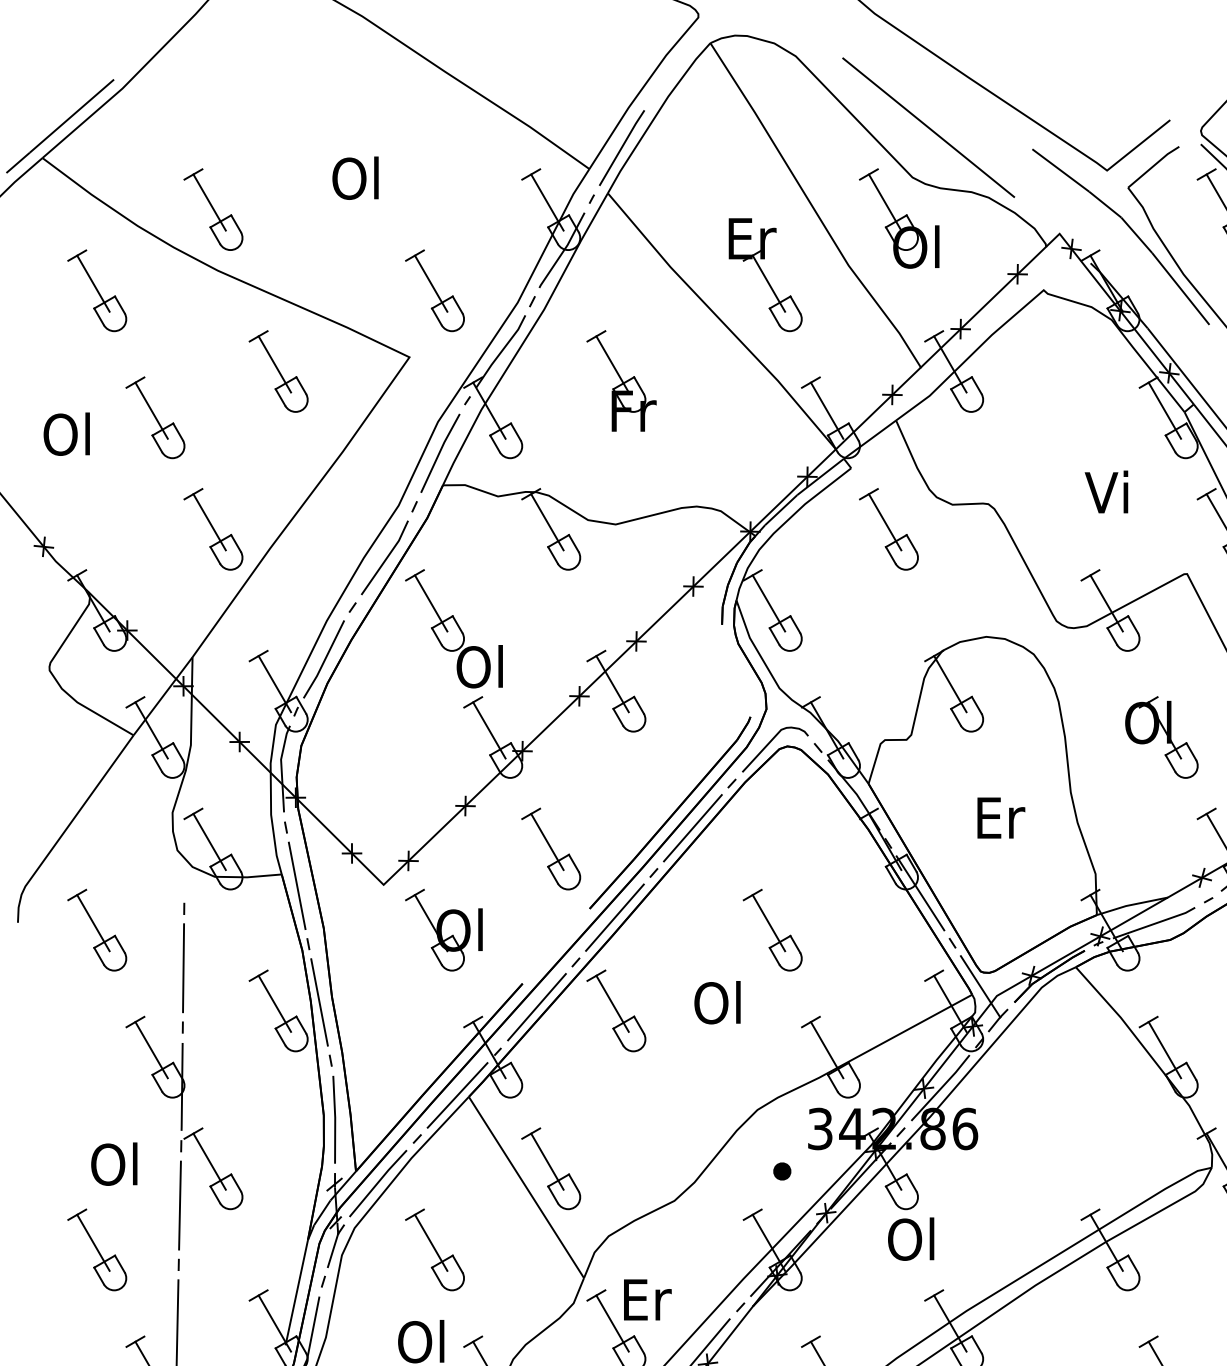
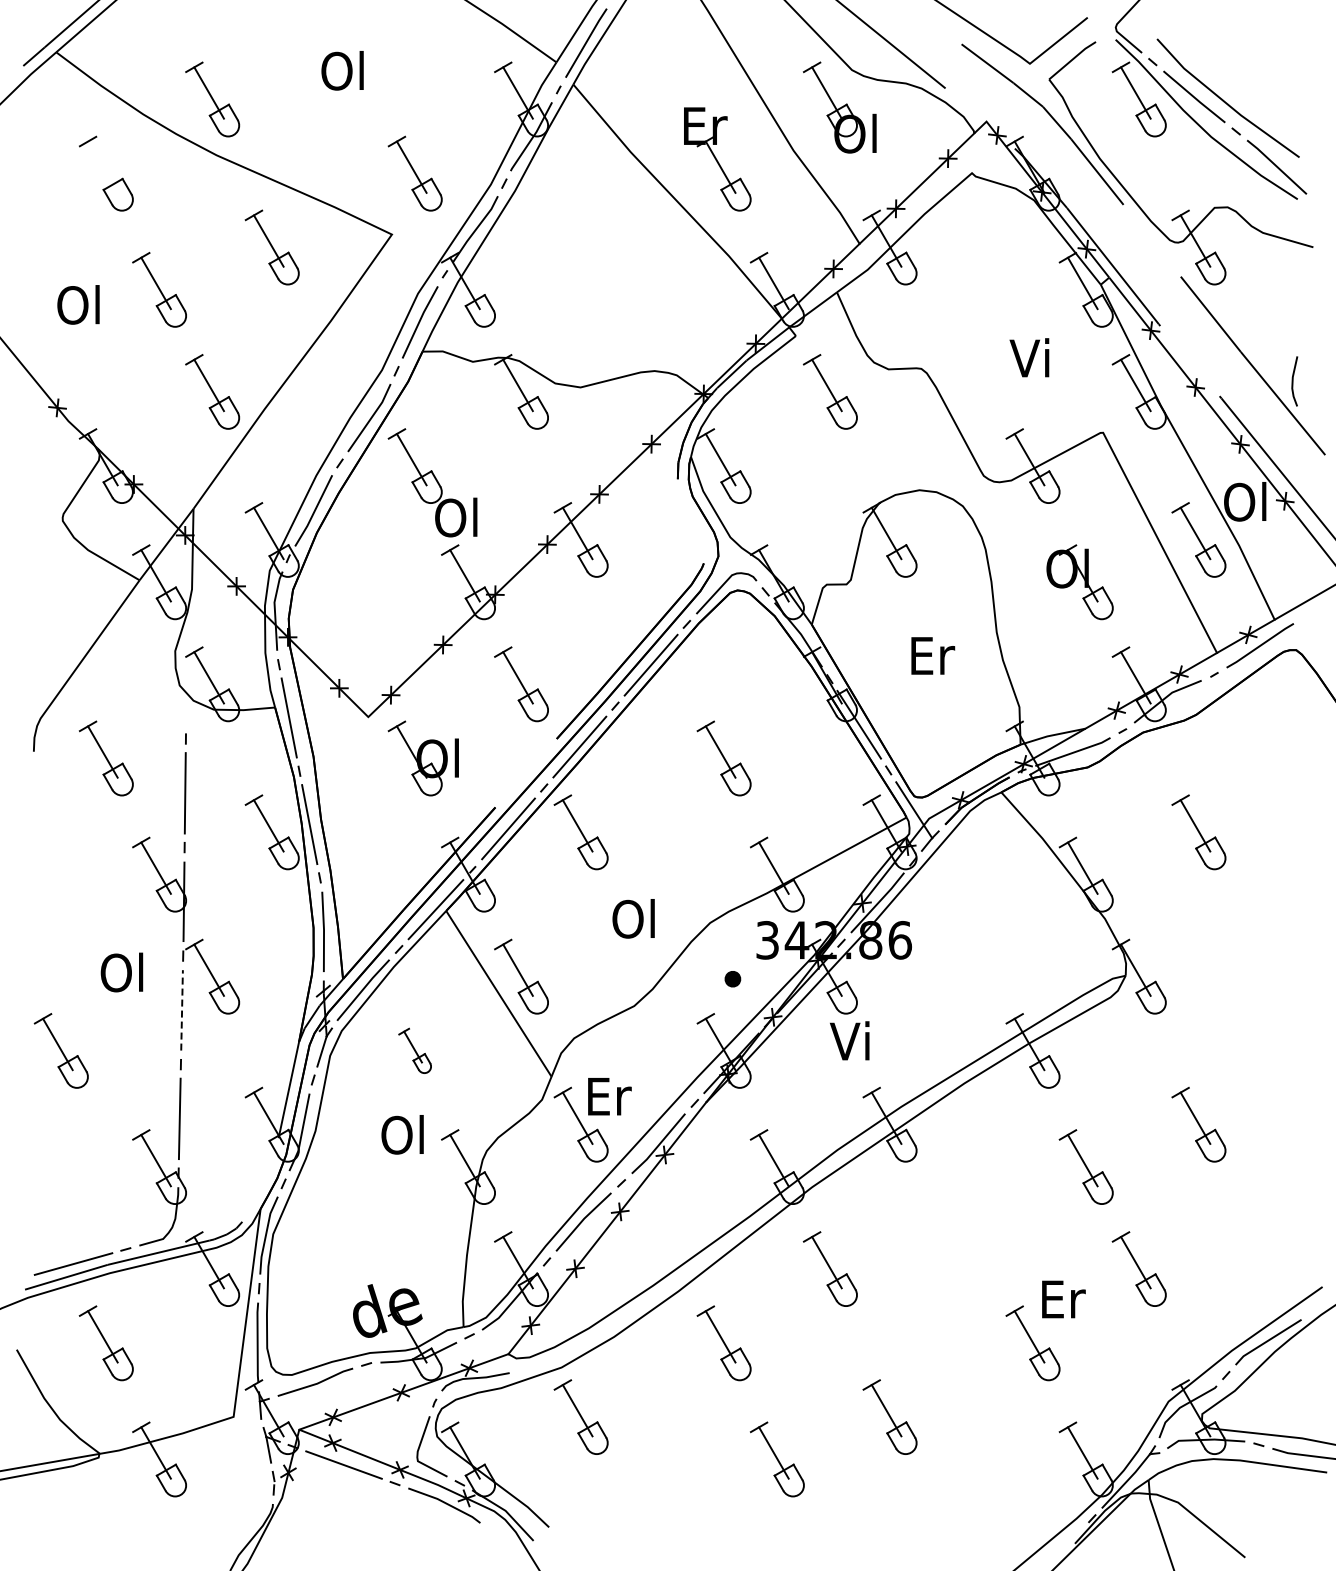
line: (93, 282) -> (102, 166), removed
part: (621, 380) -> (585, 255), removed
text: (717, 1002) -> (633, 918), moved
line: (180, 1204) -> (182, 1009), solid -> dashed
text: (910, 1238) -> (850, 1040), Ol -> Vi
part: (96, 1249) -> (60, 1050), moved
part: (434, 1249) -> (414, 1050), size x0.6

